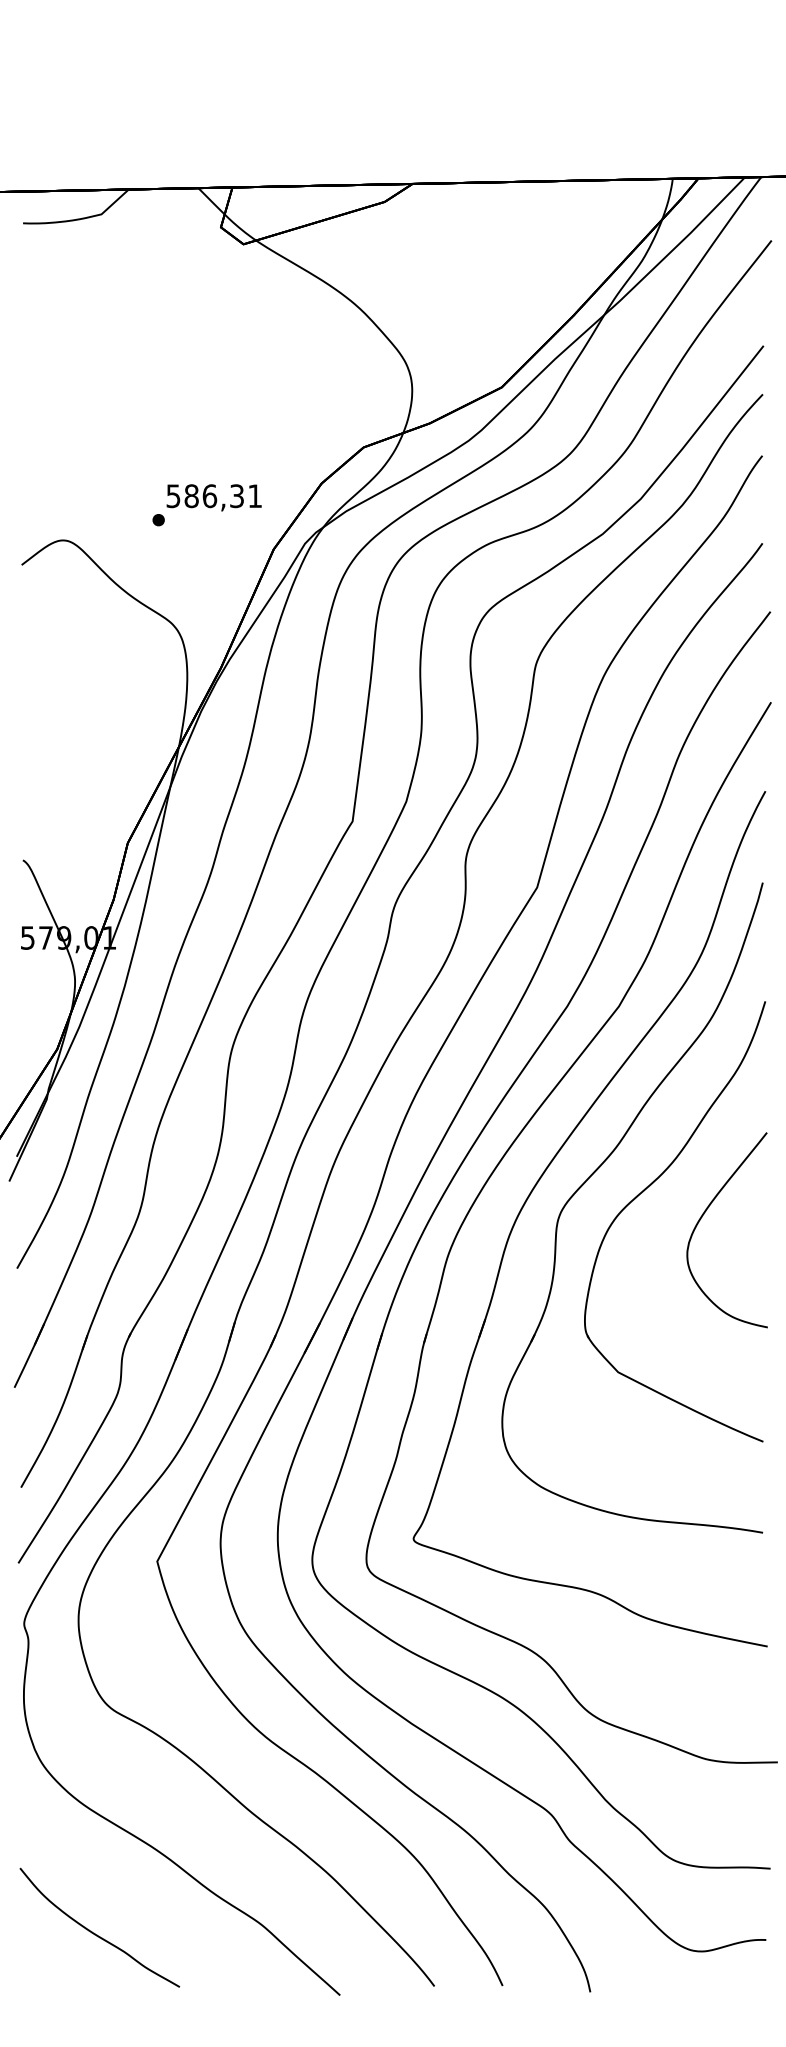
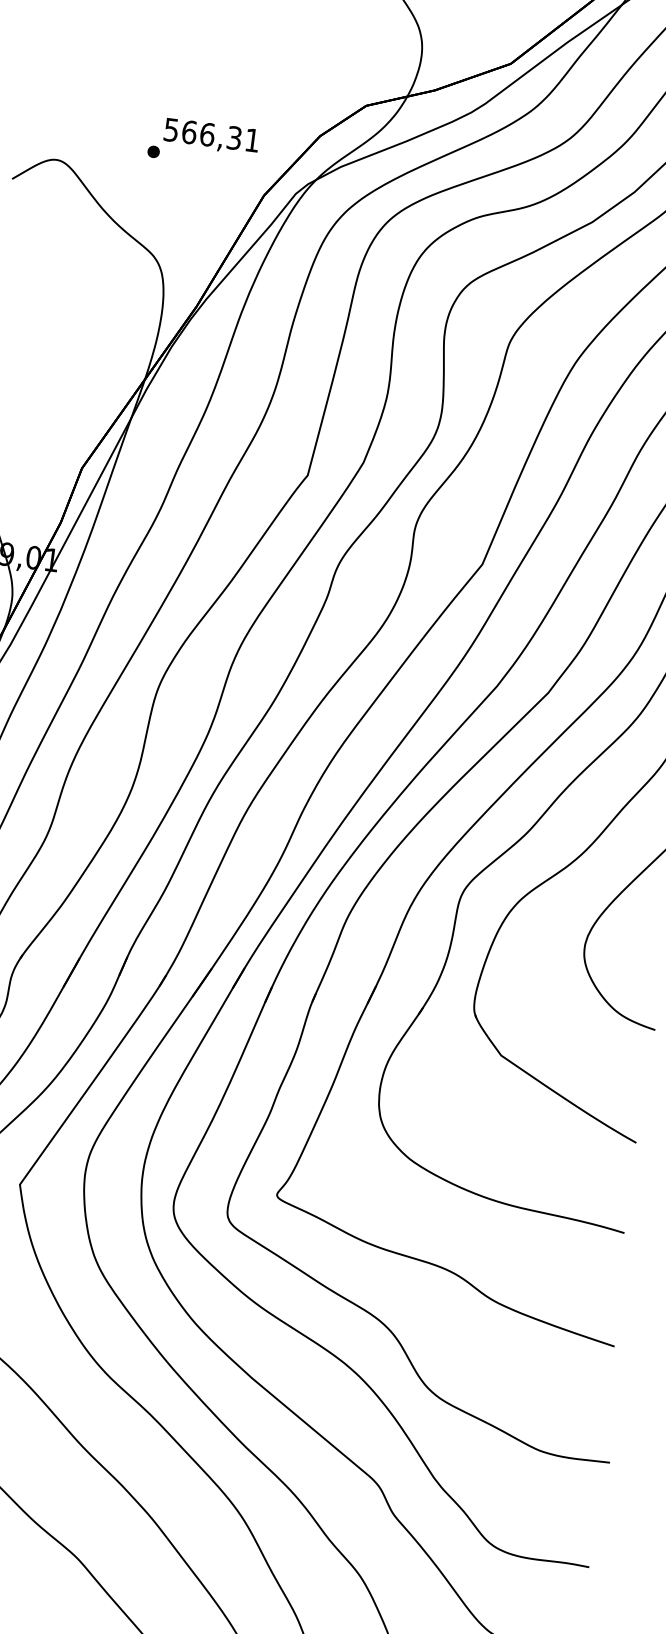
text: (191, 496) -> (189, 132), 586,31 -> 566,31

